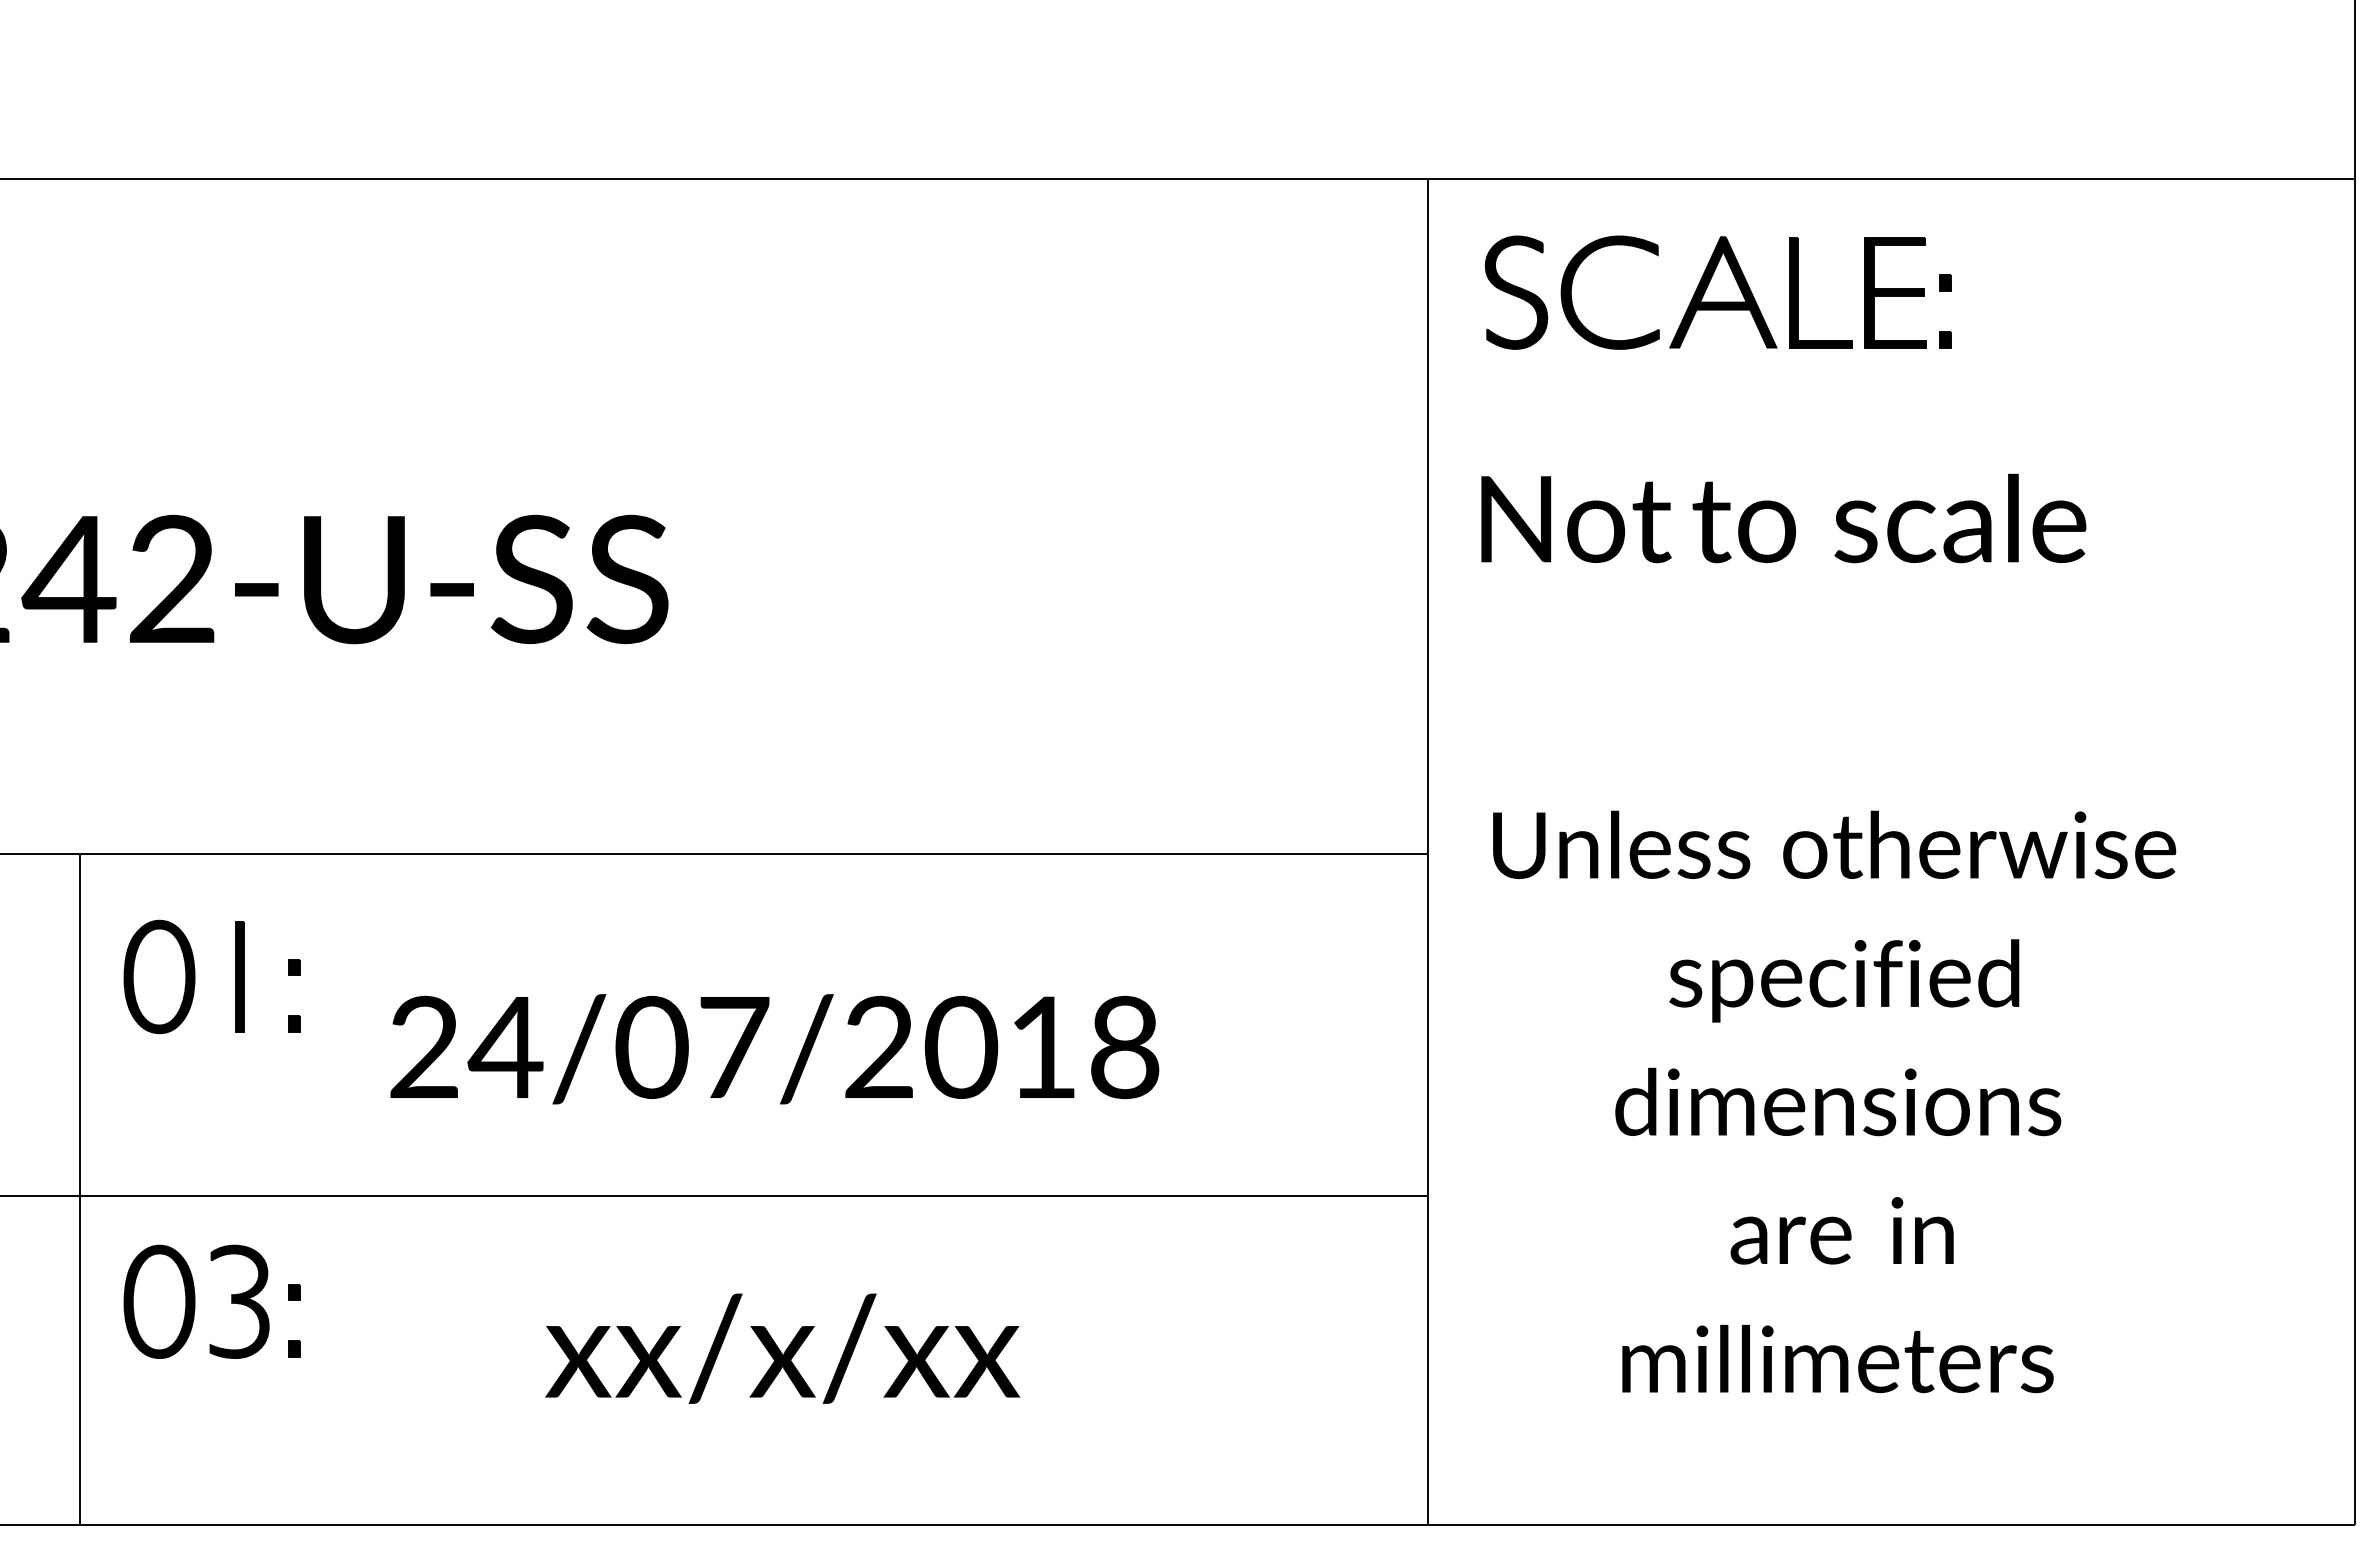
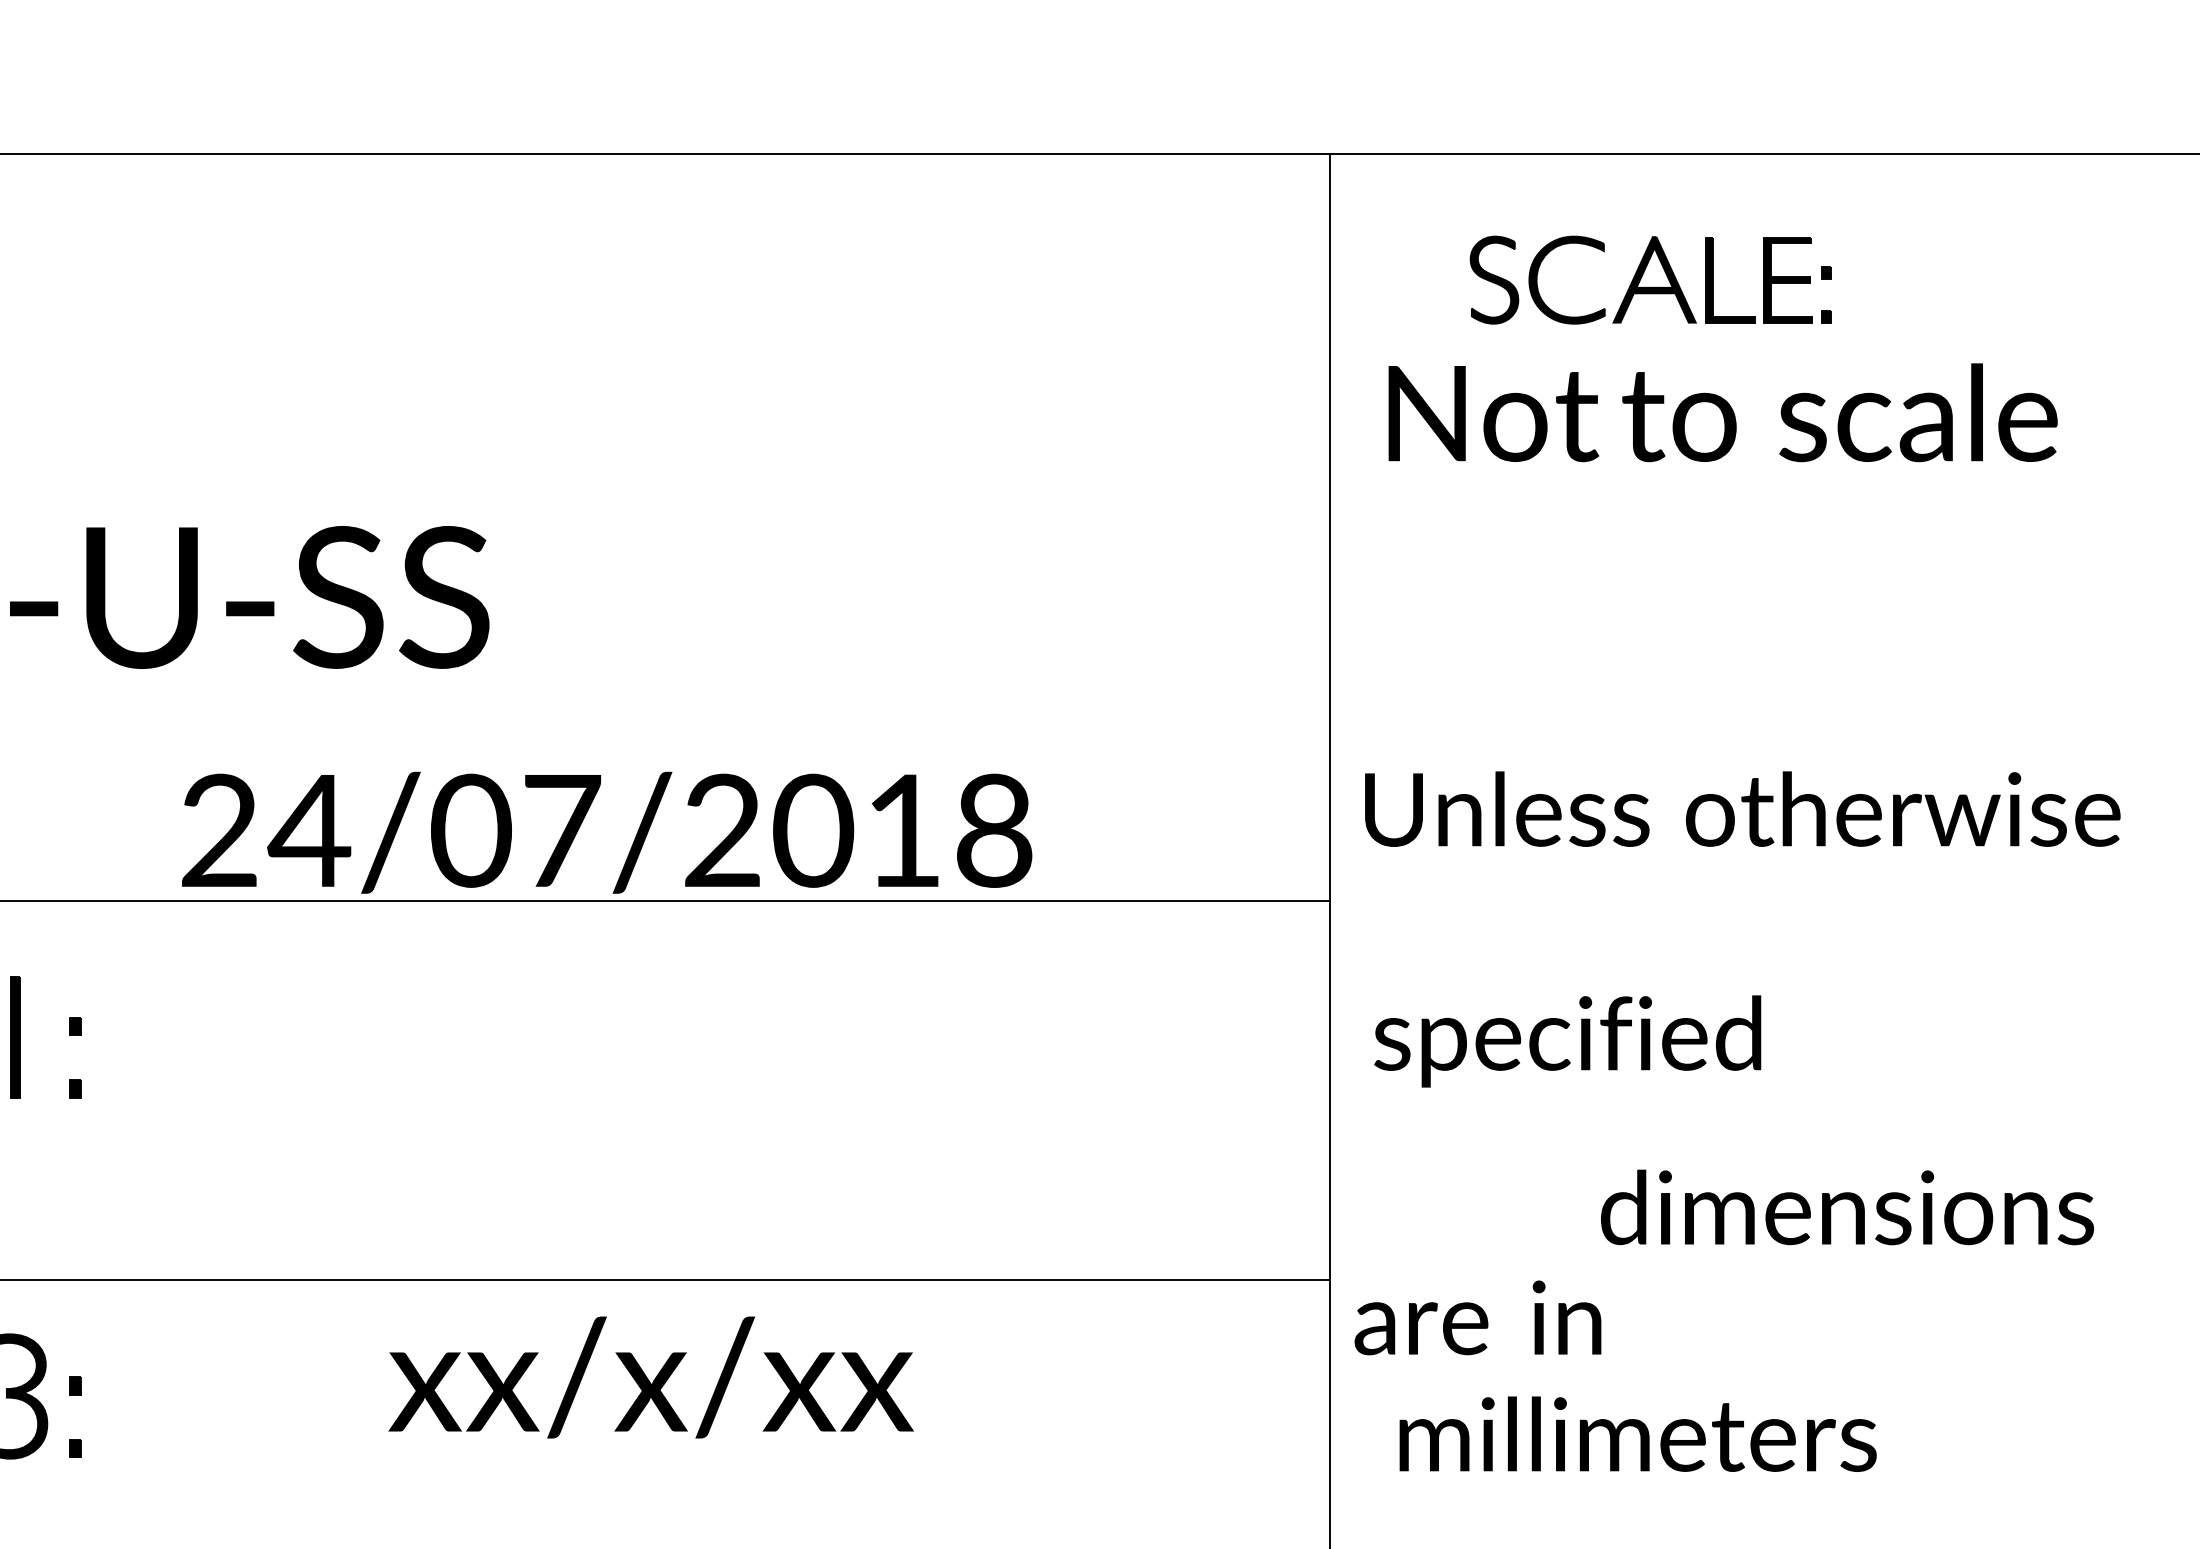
part: (1718, 292) -> (1650, 280), size x0.7
text: (1783, 518) -> (1722, 412), moved
text: (1834, 844) -> (1742, 808), moved
text: (1844, 980) -> (1567, 1041), moved
text: (774, 1049) -> (606, 833), moved
text: (1838, 1101) -> (1847, 1206), moved
text: (1841, 1230) -> (1477, 1317), moved
text: (782, 1348) -> (650, 1377), moved
text: (1837, 1358) -> (1637, 1433), moved

